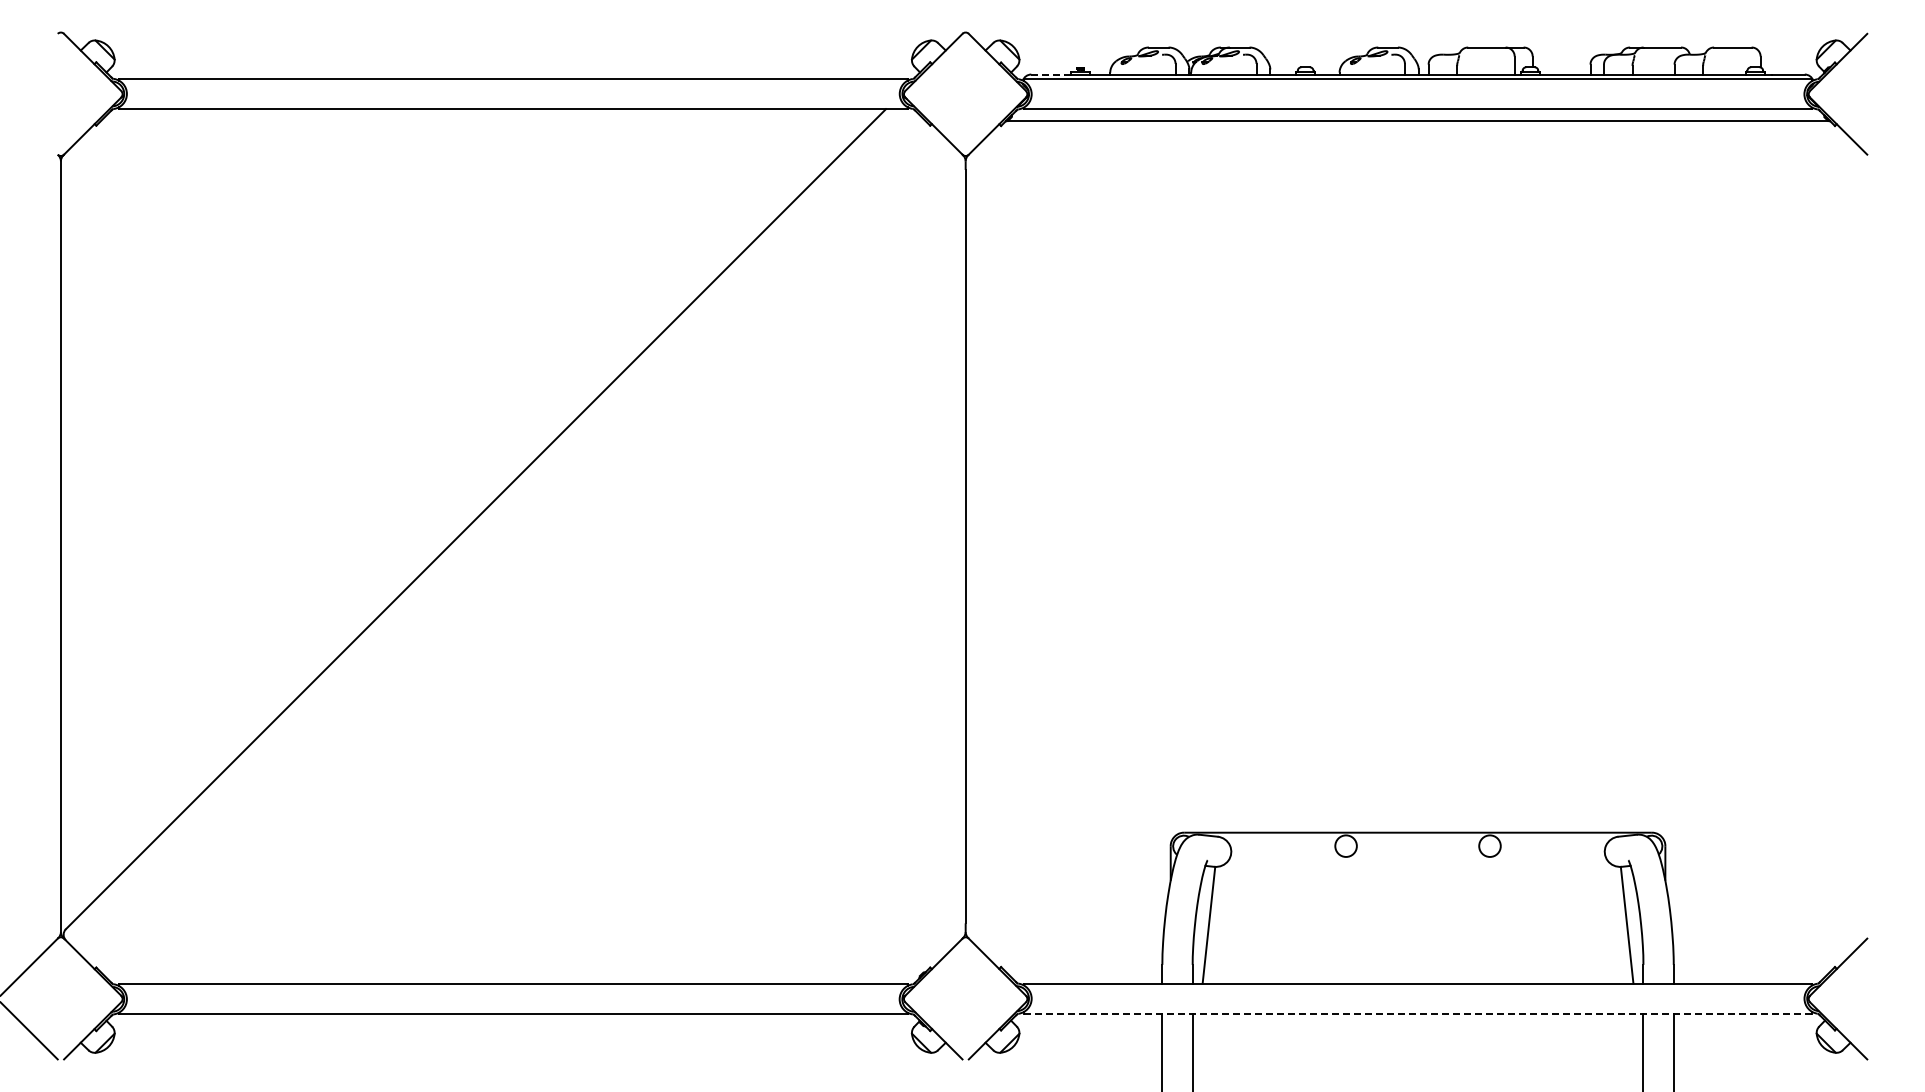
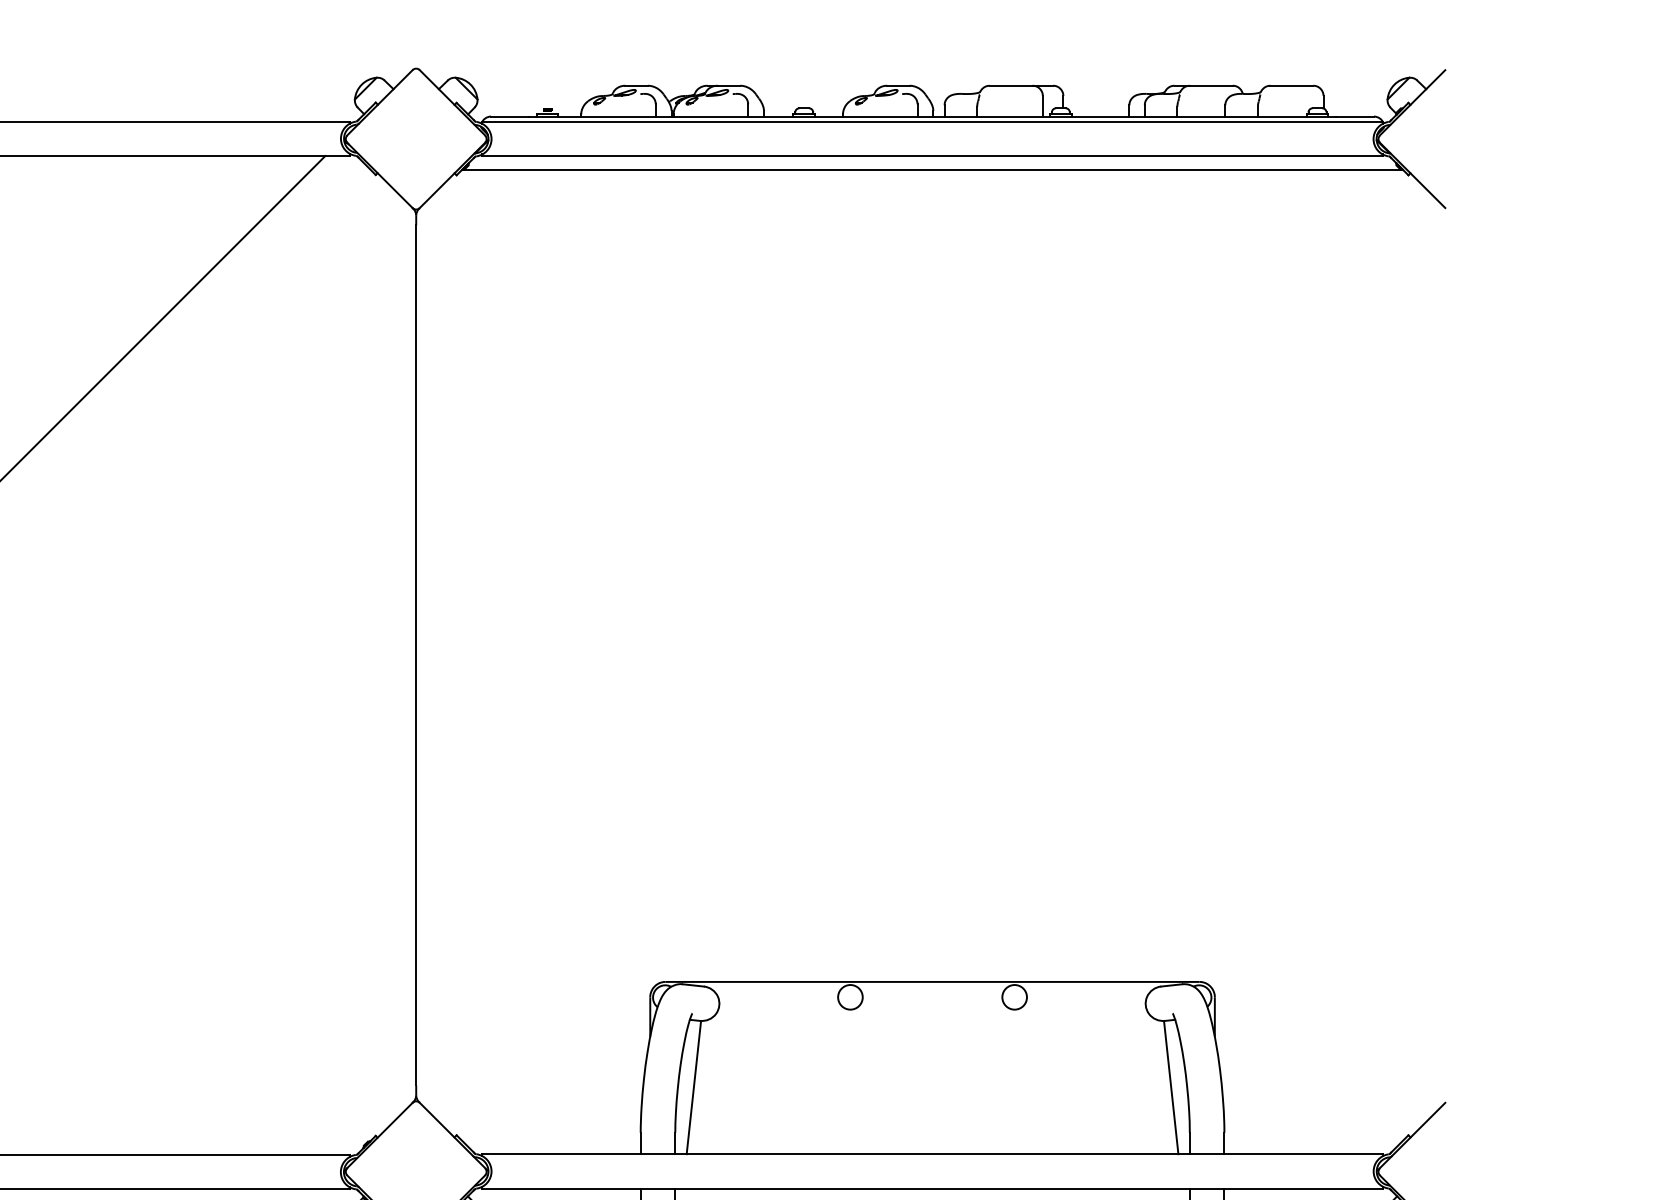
line: (1047, 74) -> (509, 116), dashed -> solid
line: (1418, 1013) -> (933, 1188), dashed -> solid

